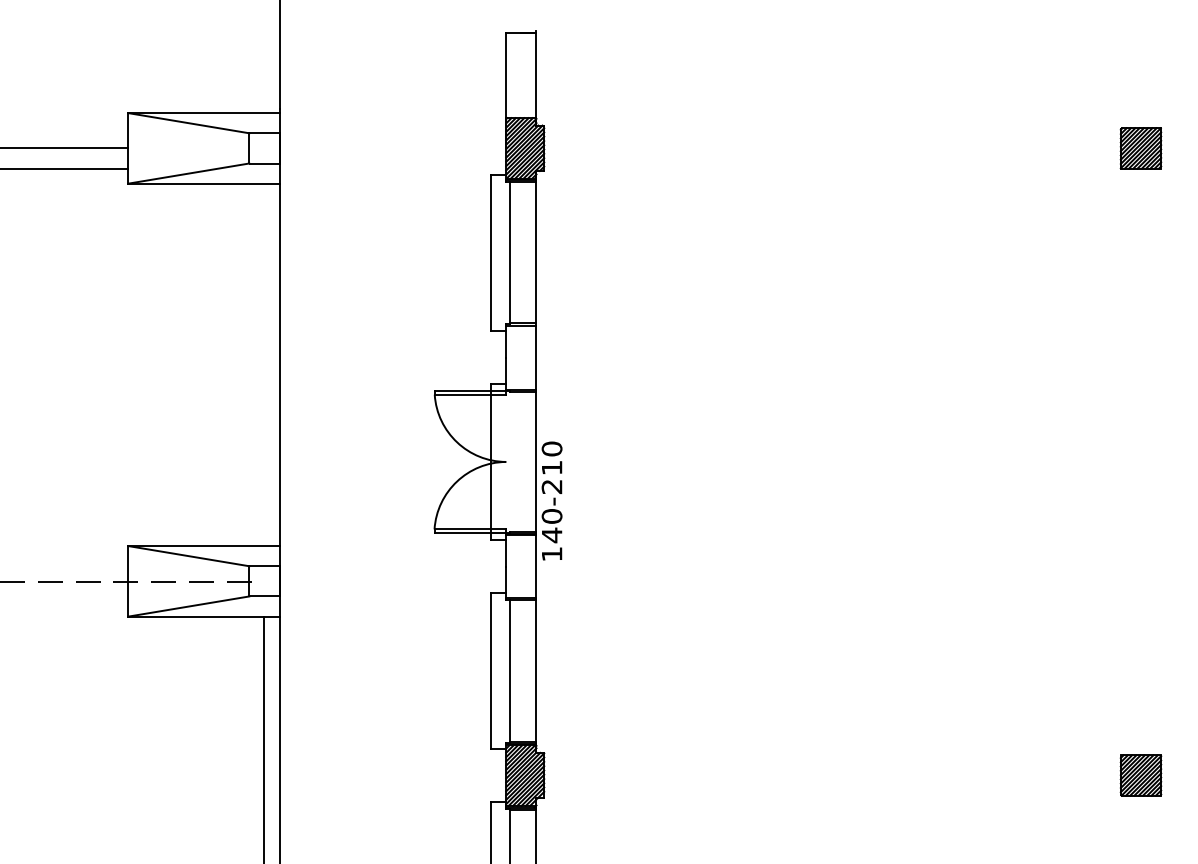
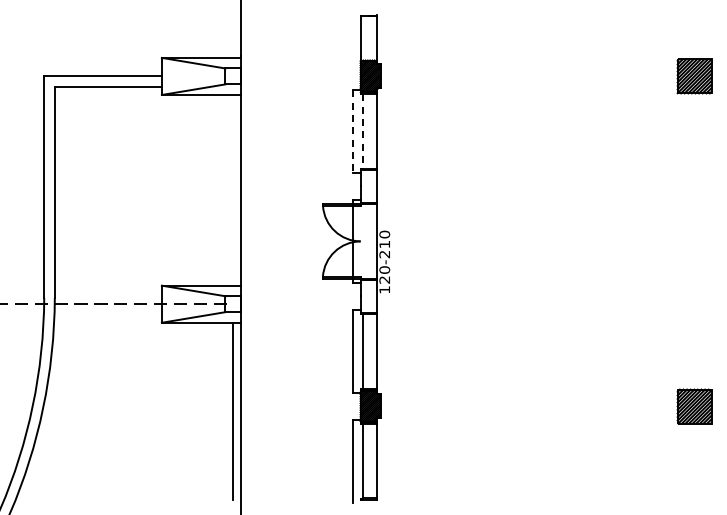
part: (1140, 148) -> (694, 76), size x1.6
line: (490, 253) -> (352, 131), solid -> dashed
line: (509, 253) -> (362, 131), solid -> dashed
text: (551, 536) -> (384, 280), 140-210 -> 120-210
part: (1140, 773) -> (694, 405), size x1.6

